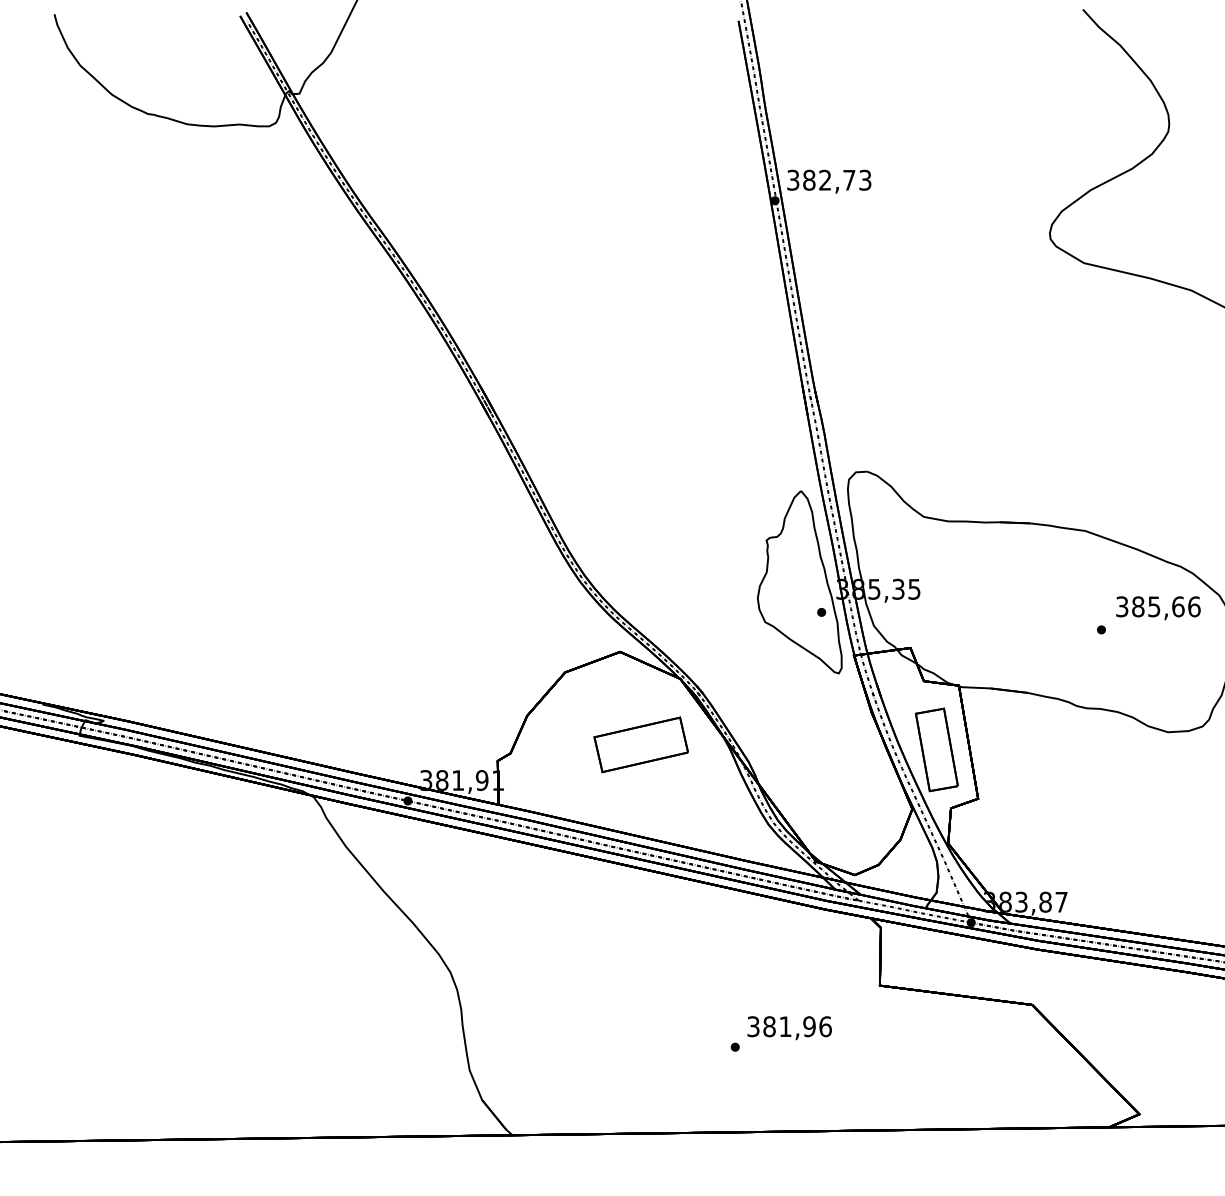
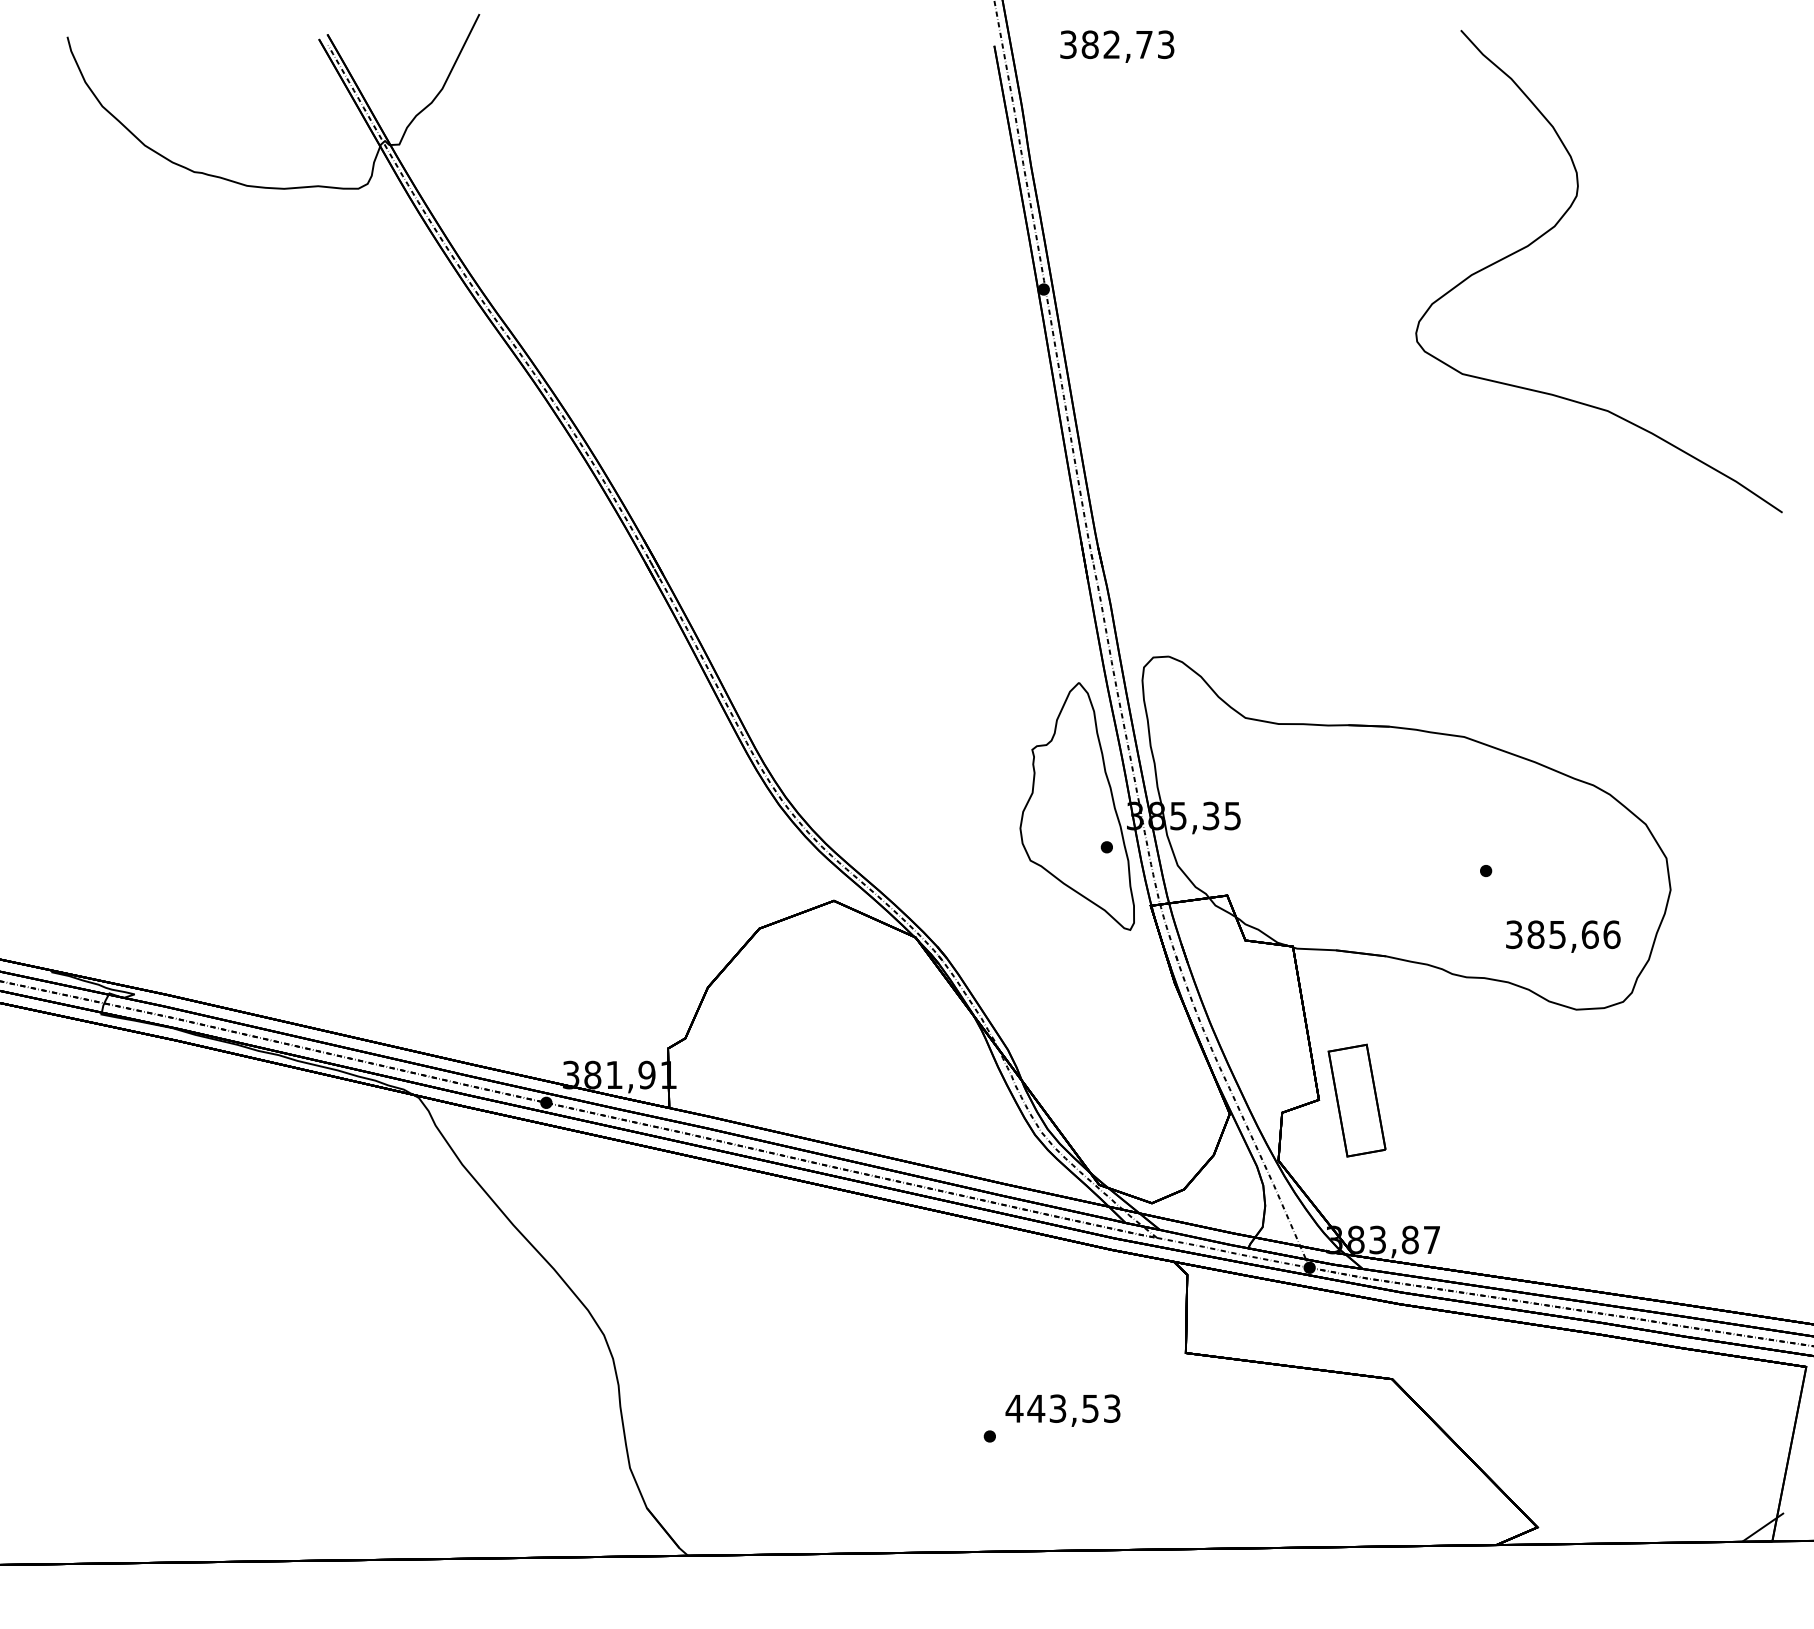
text: (829, 181) -> (1117, 46), moved
text: (1158, 608) -> (1563, 936), moved
part: (641, 744) -> (862, 1026), removed
part: (936, 749) -> (1356, 1100), moved
text: (788, 1026) -> (1062, 1408), 381,96 -> 443,53

